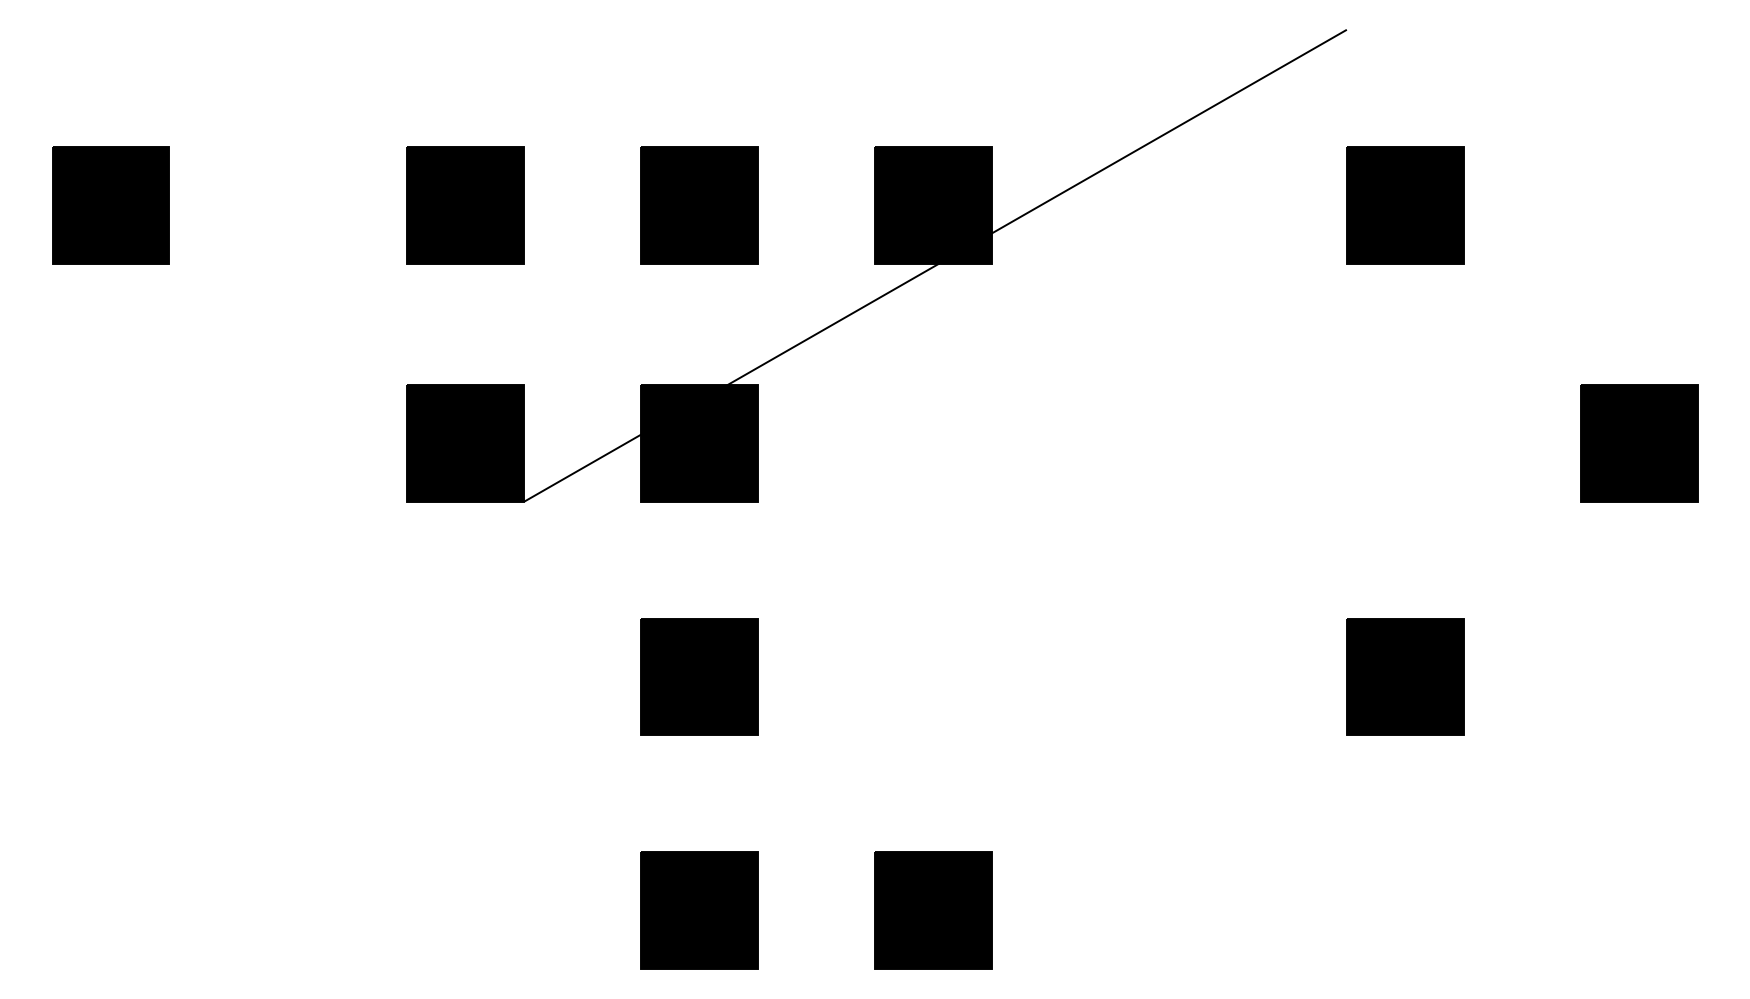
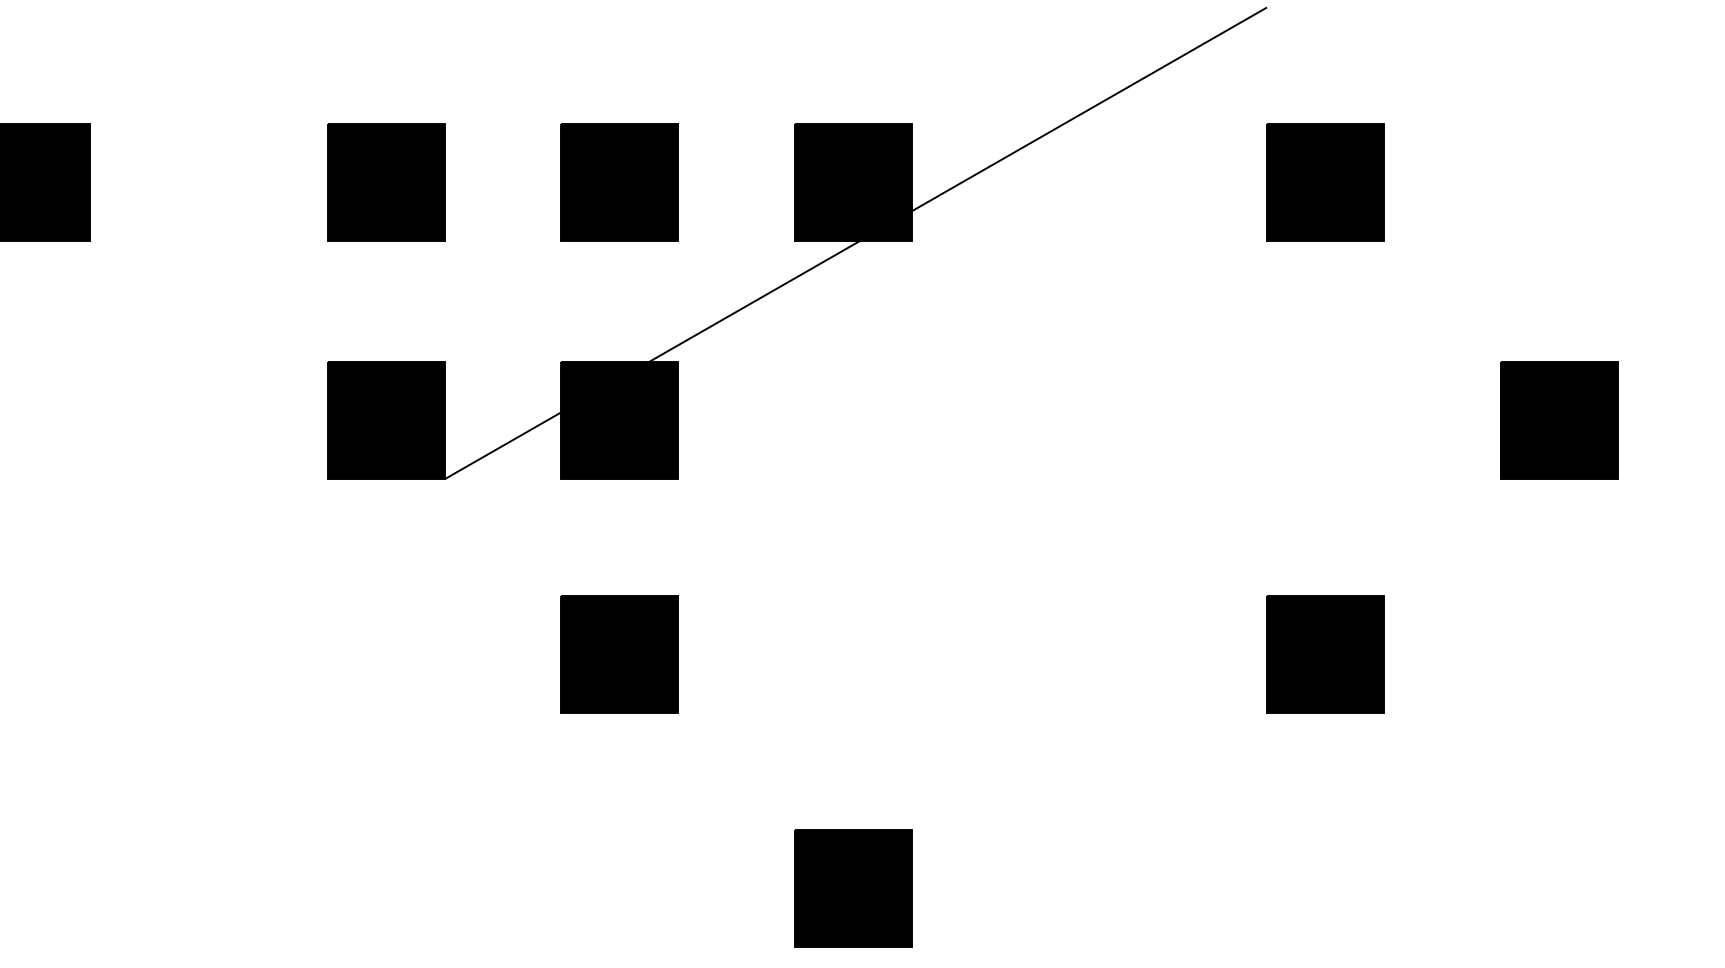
part: (699, 910) -> (619, 888), removed

